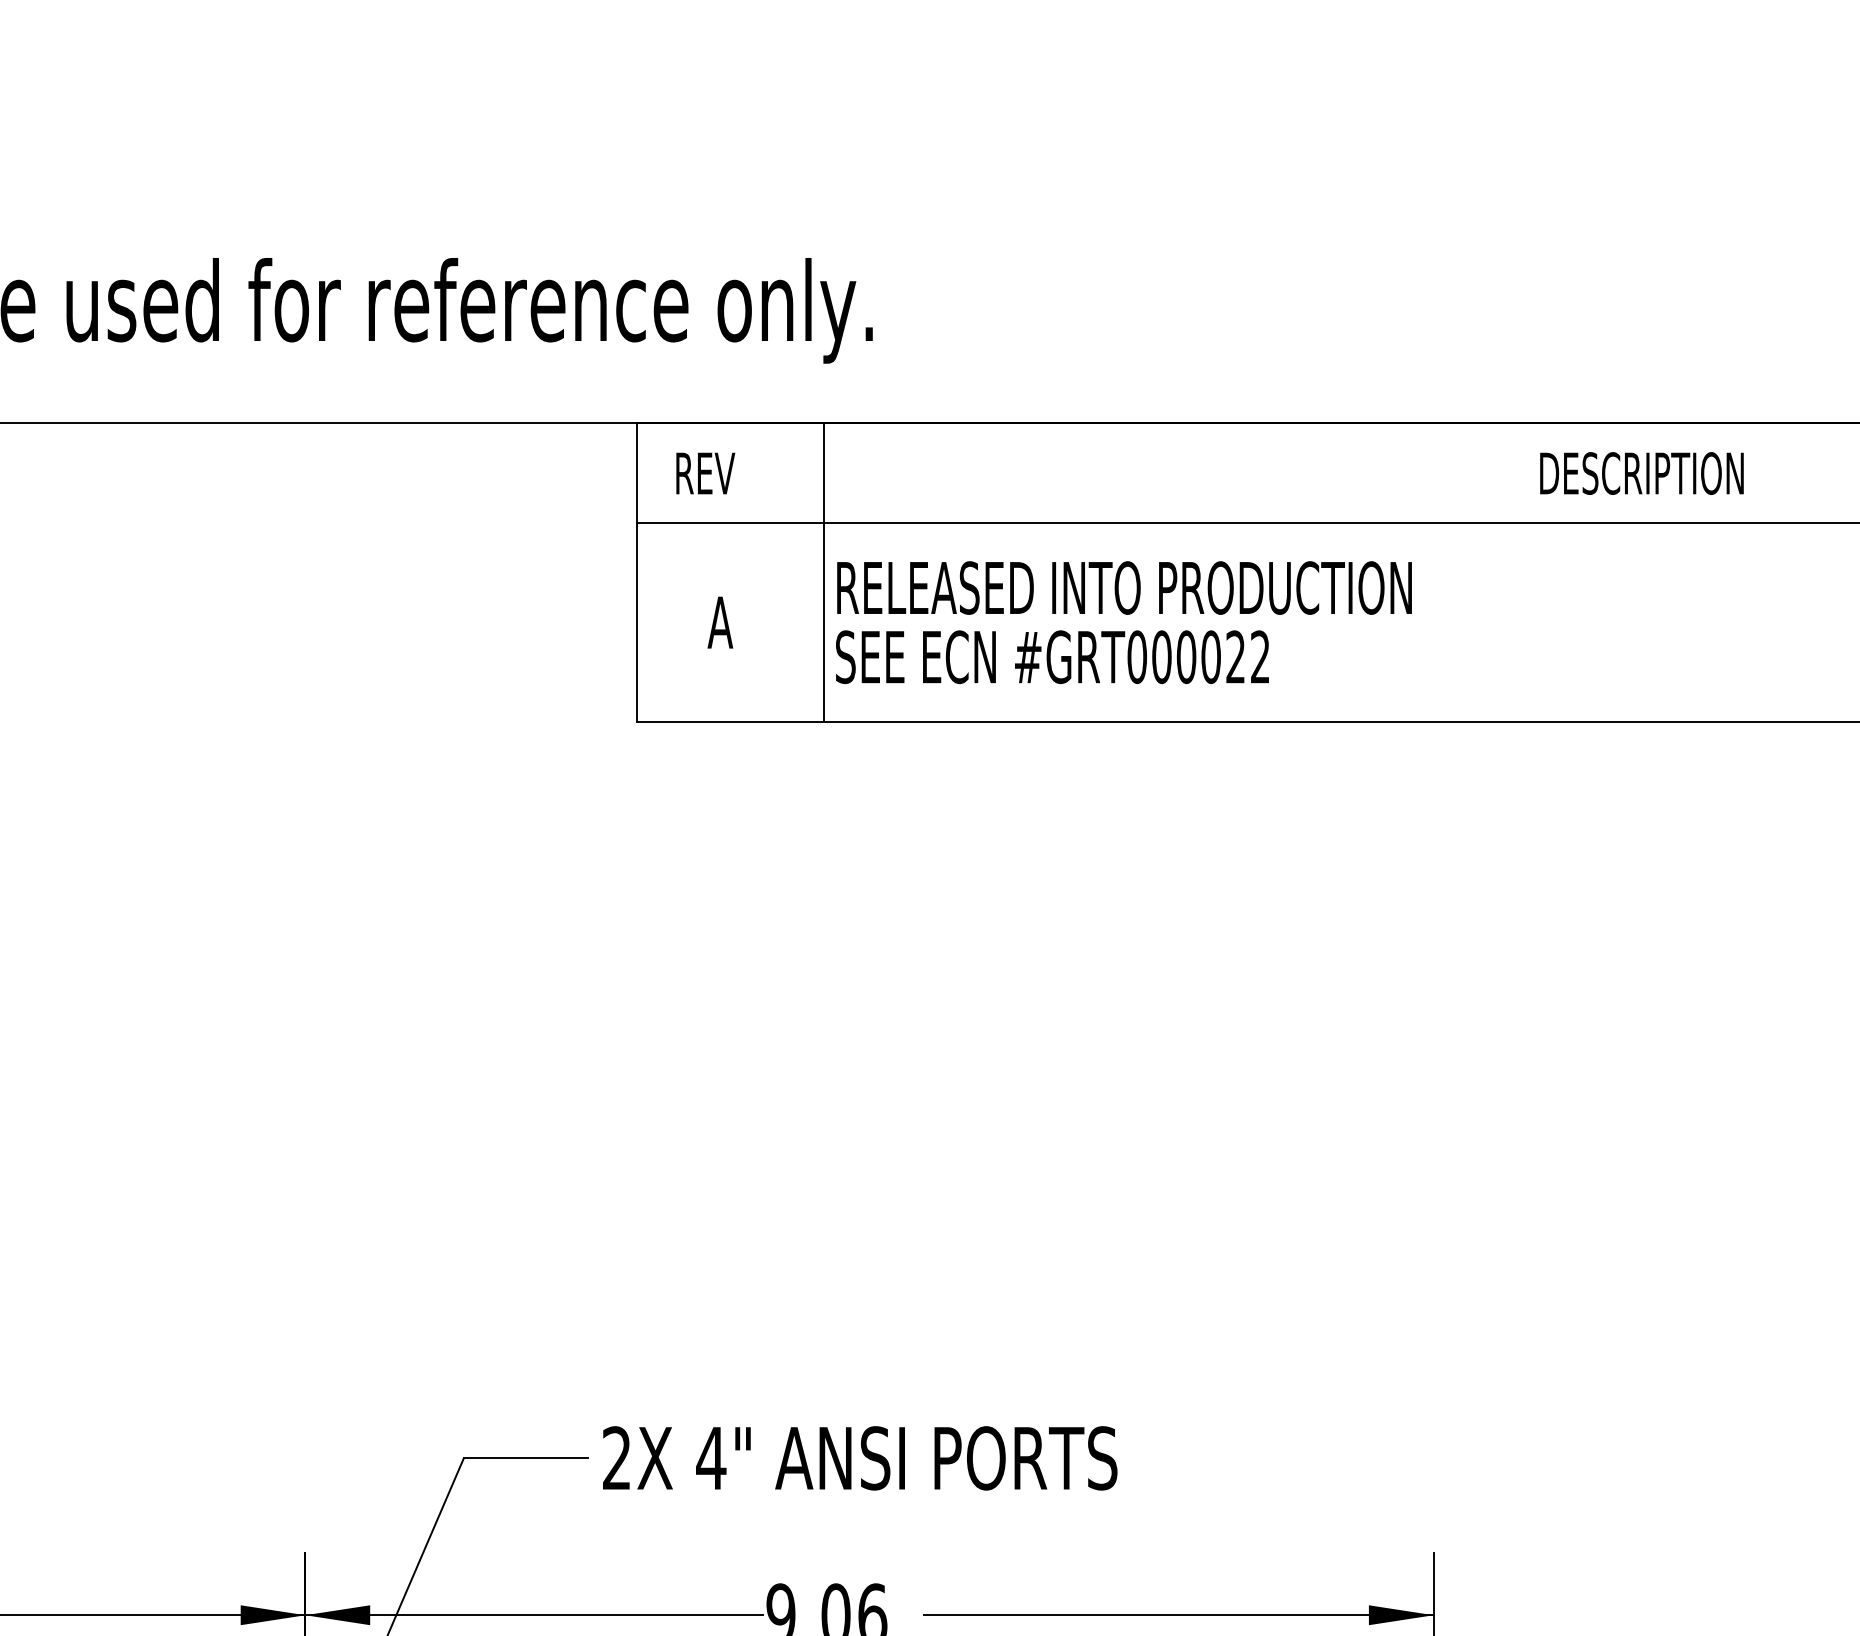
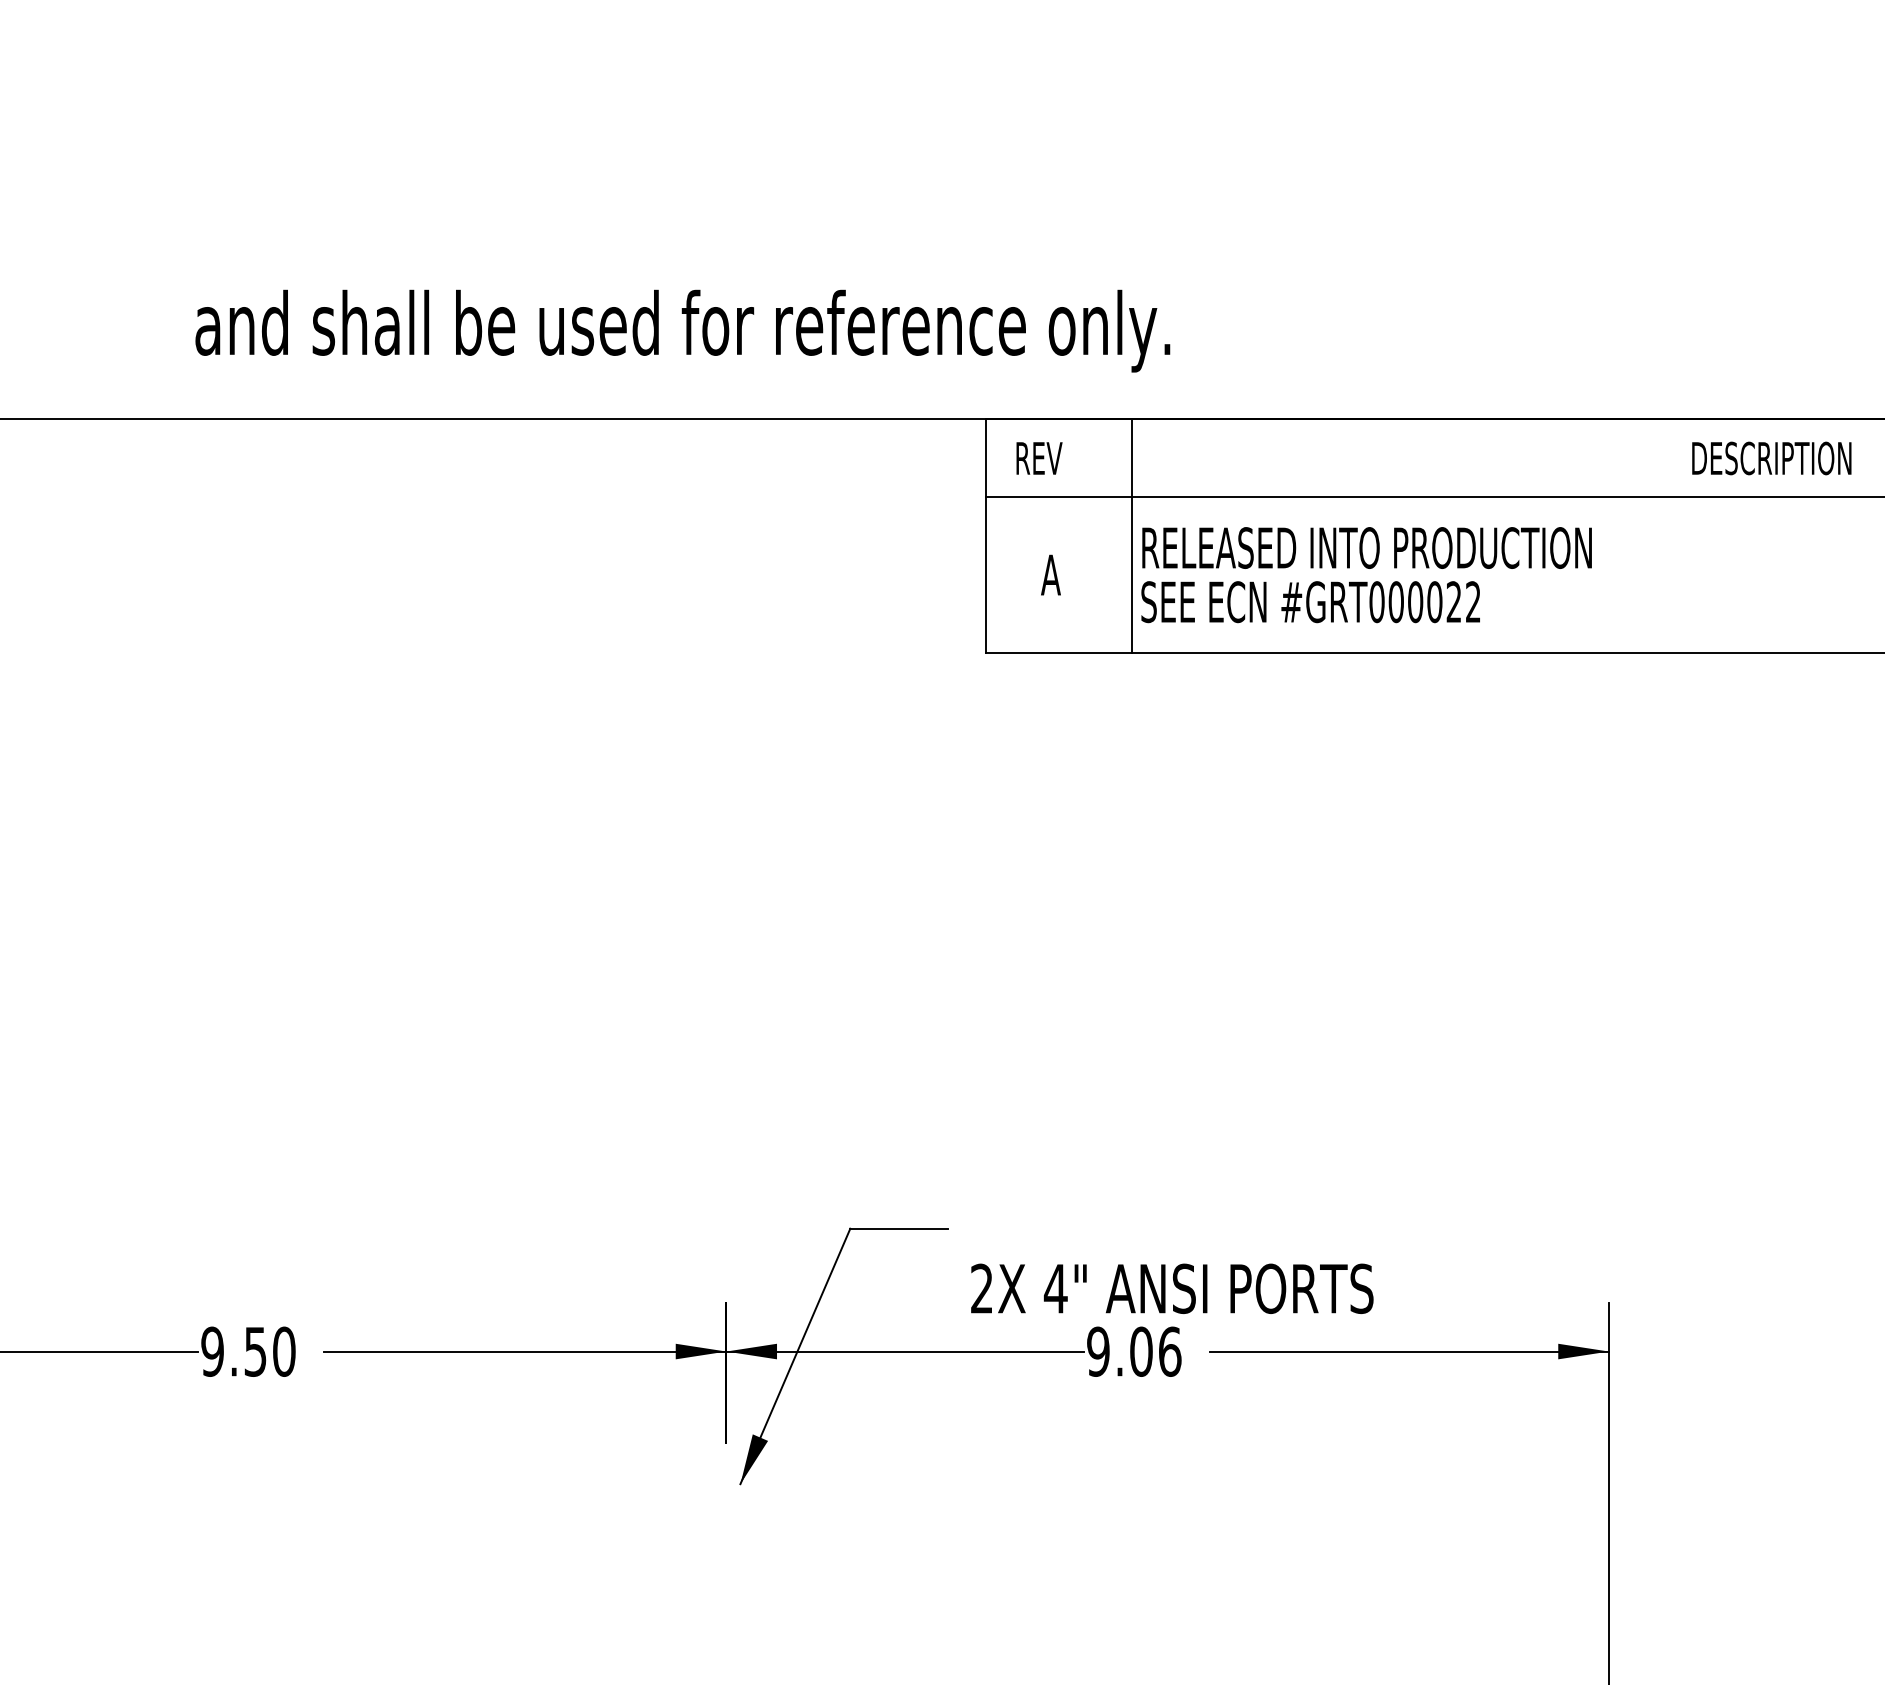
text: (860, 1457) -> (1172, 1288), moved

